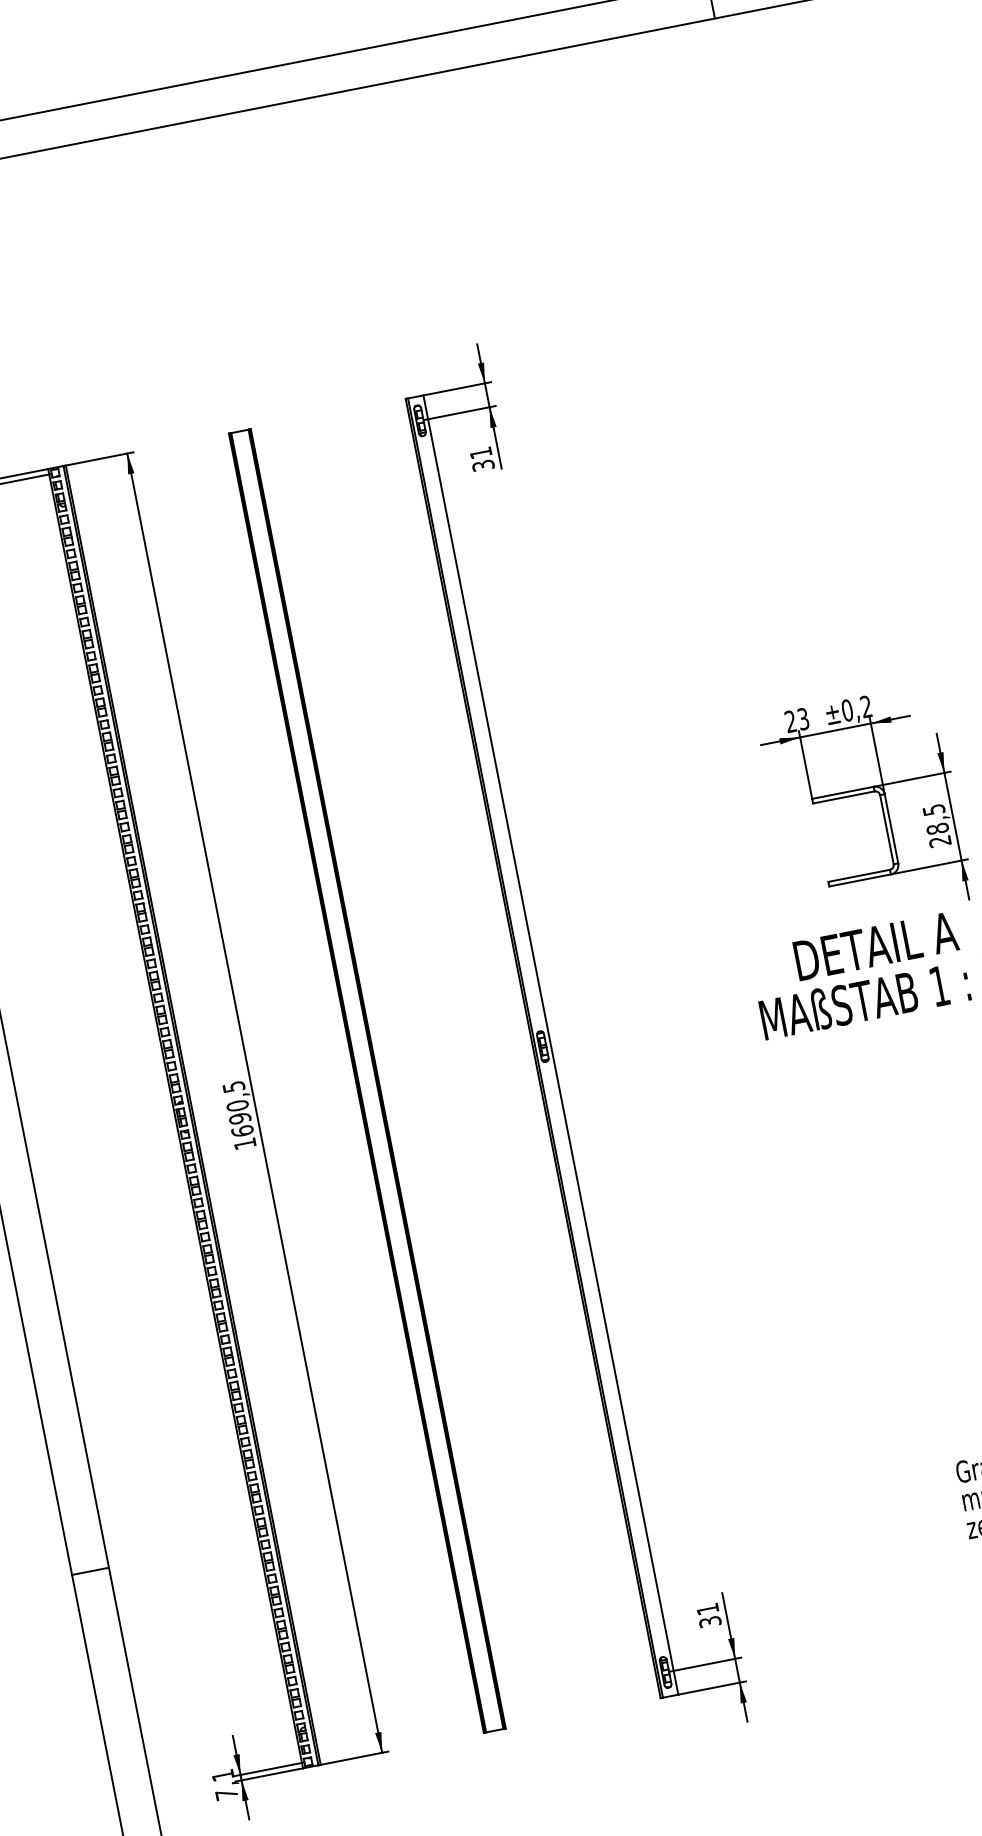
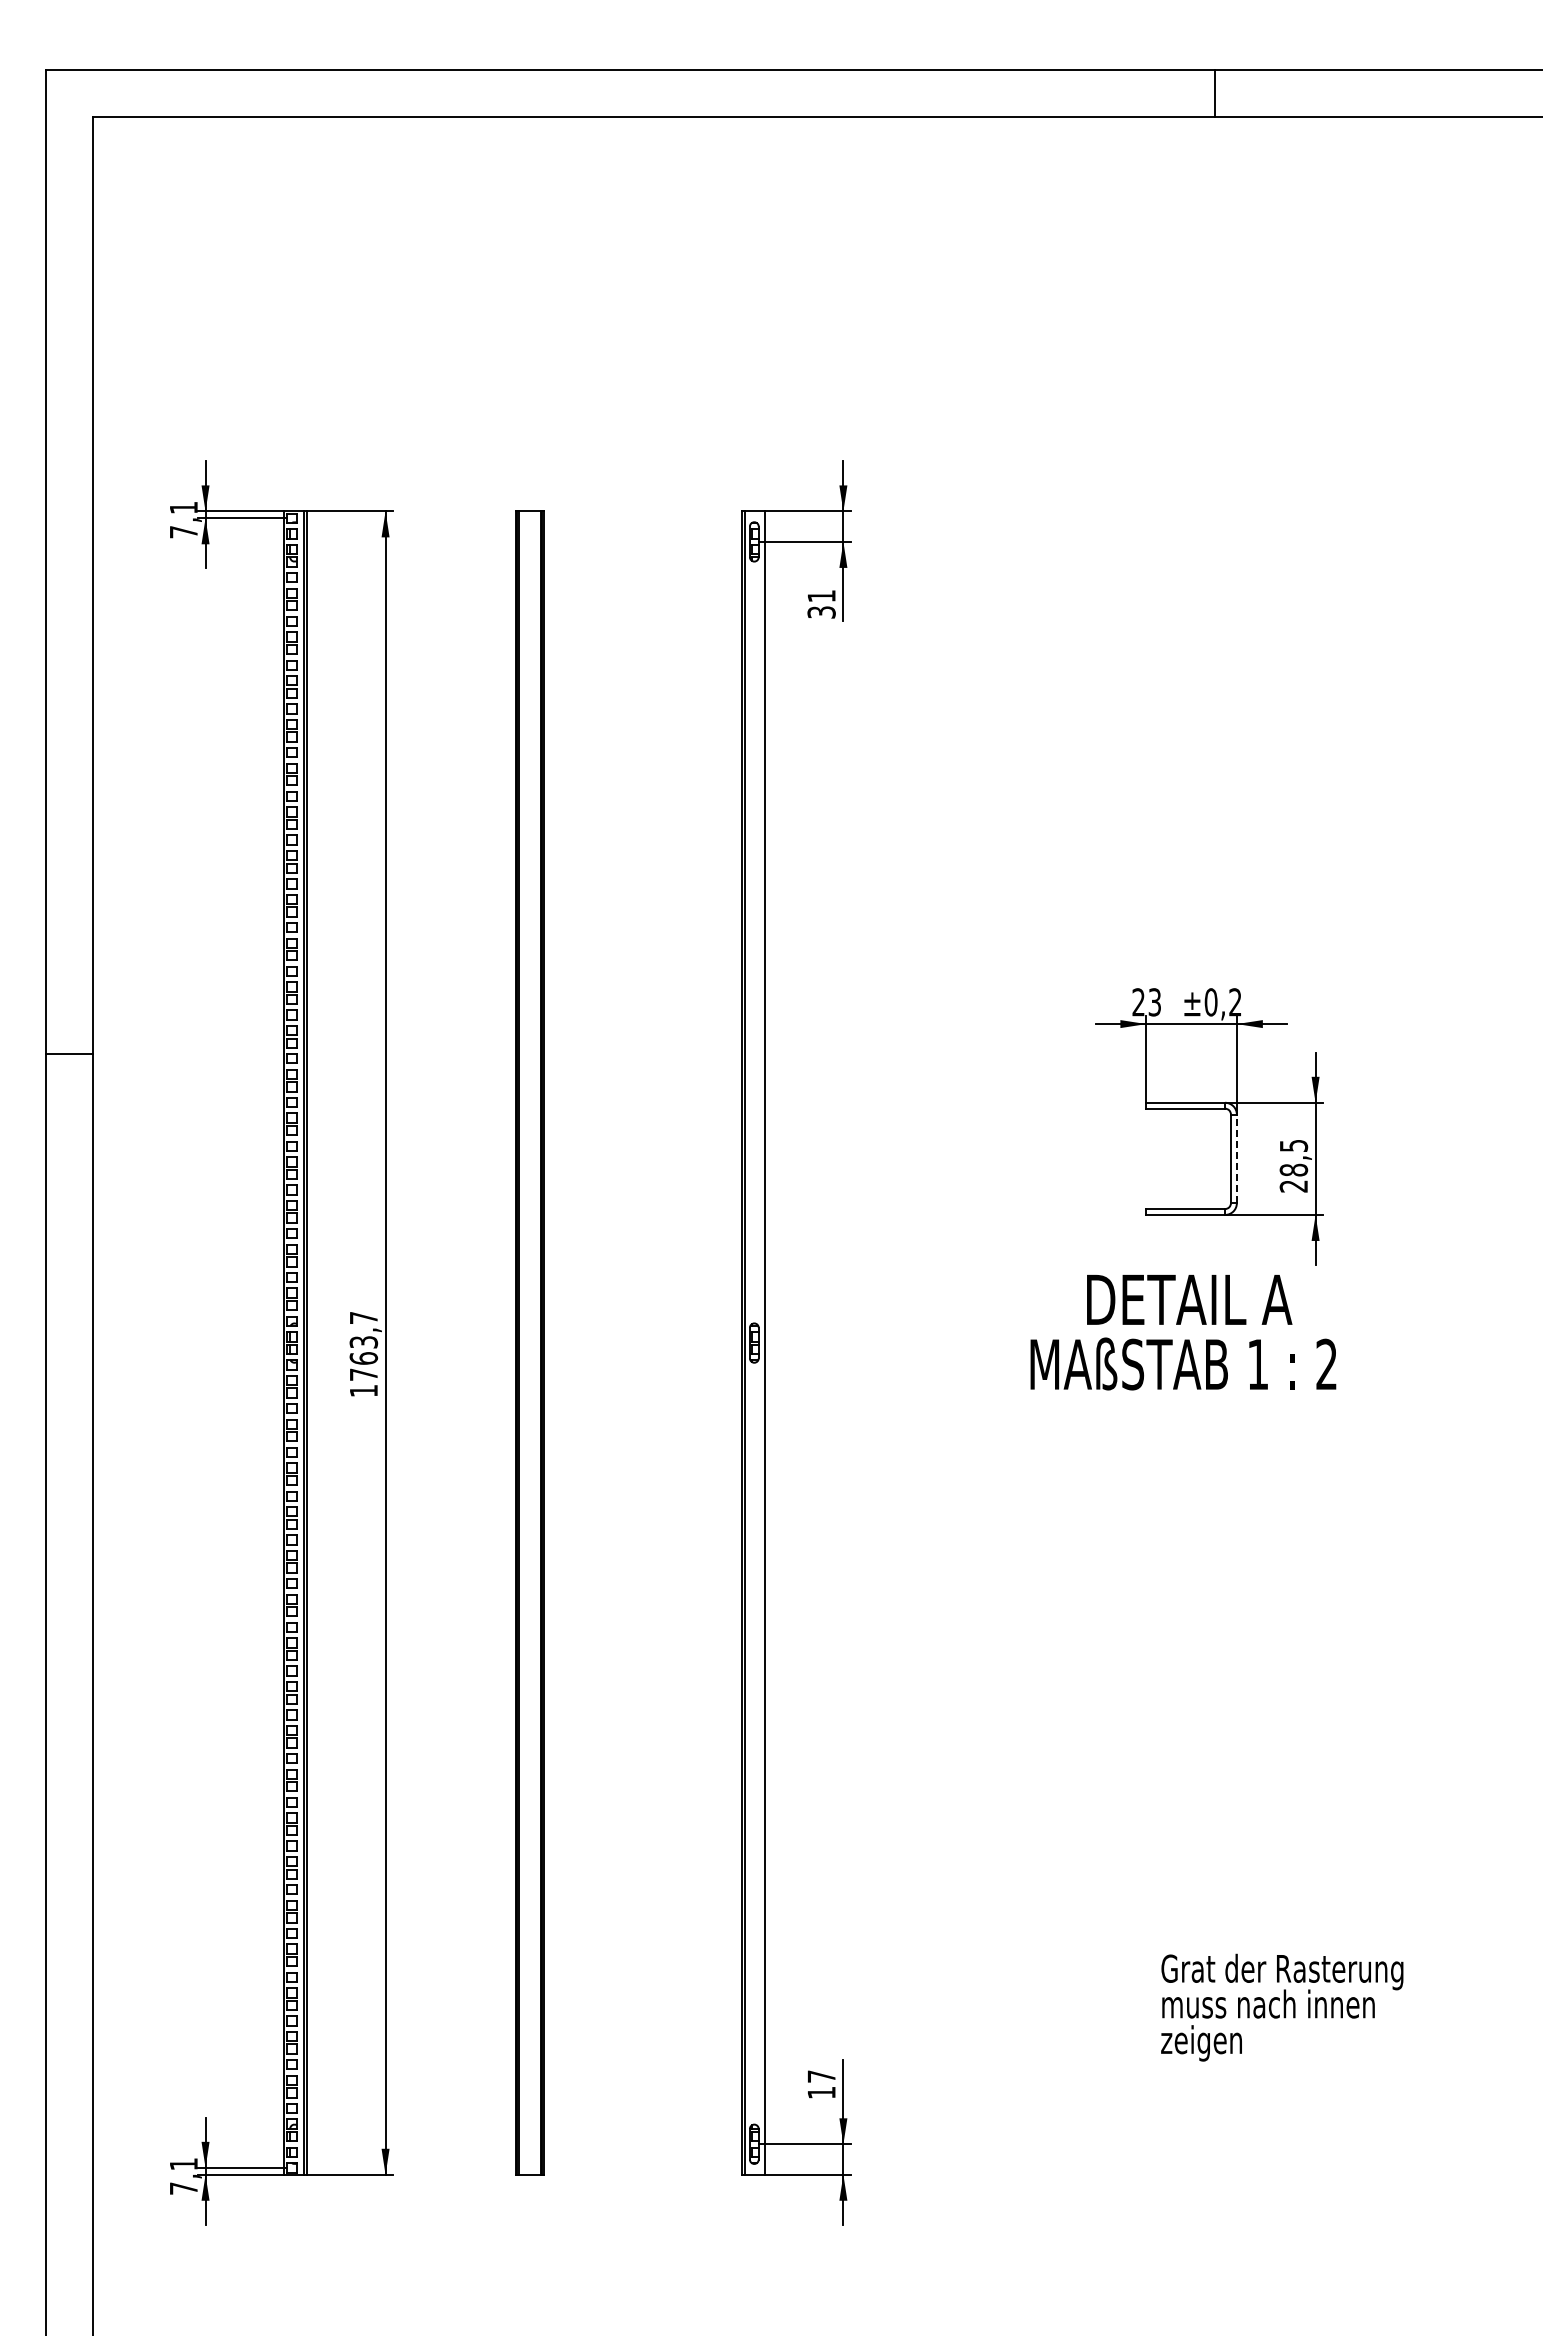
line: (891, 828) -> (1236, 1158), solid -> dashed
text: (238, 1109) -> (363, 1346), 1690,5 -> 1763,7
line: (90, 1571) -> (69, 1880), removed
text: (708, 1615) -> (821, 2084), 31 -> 17

